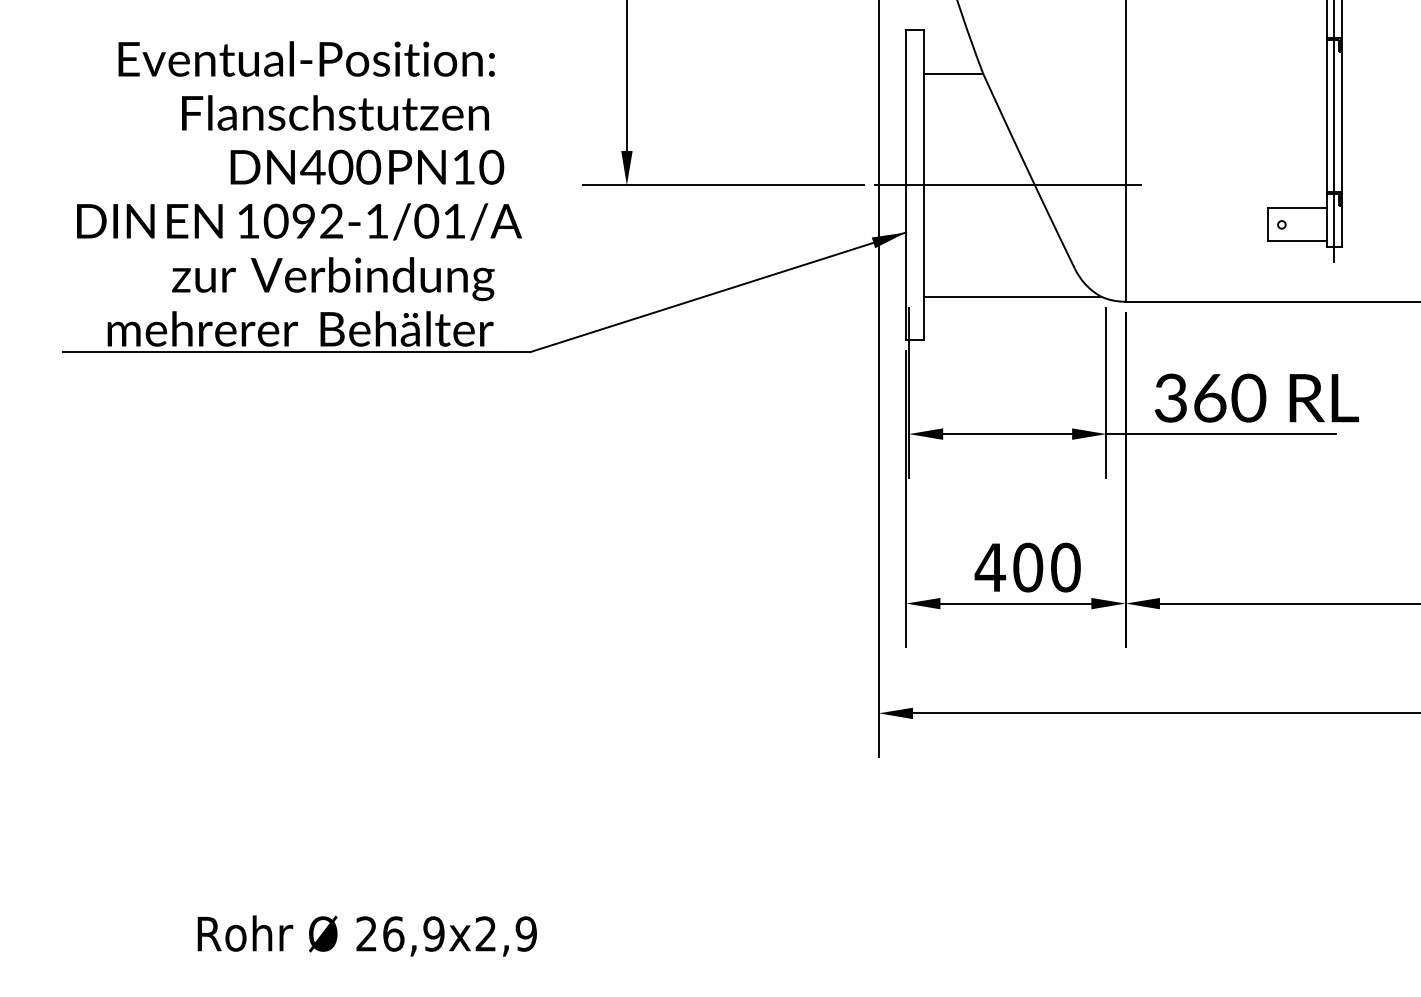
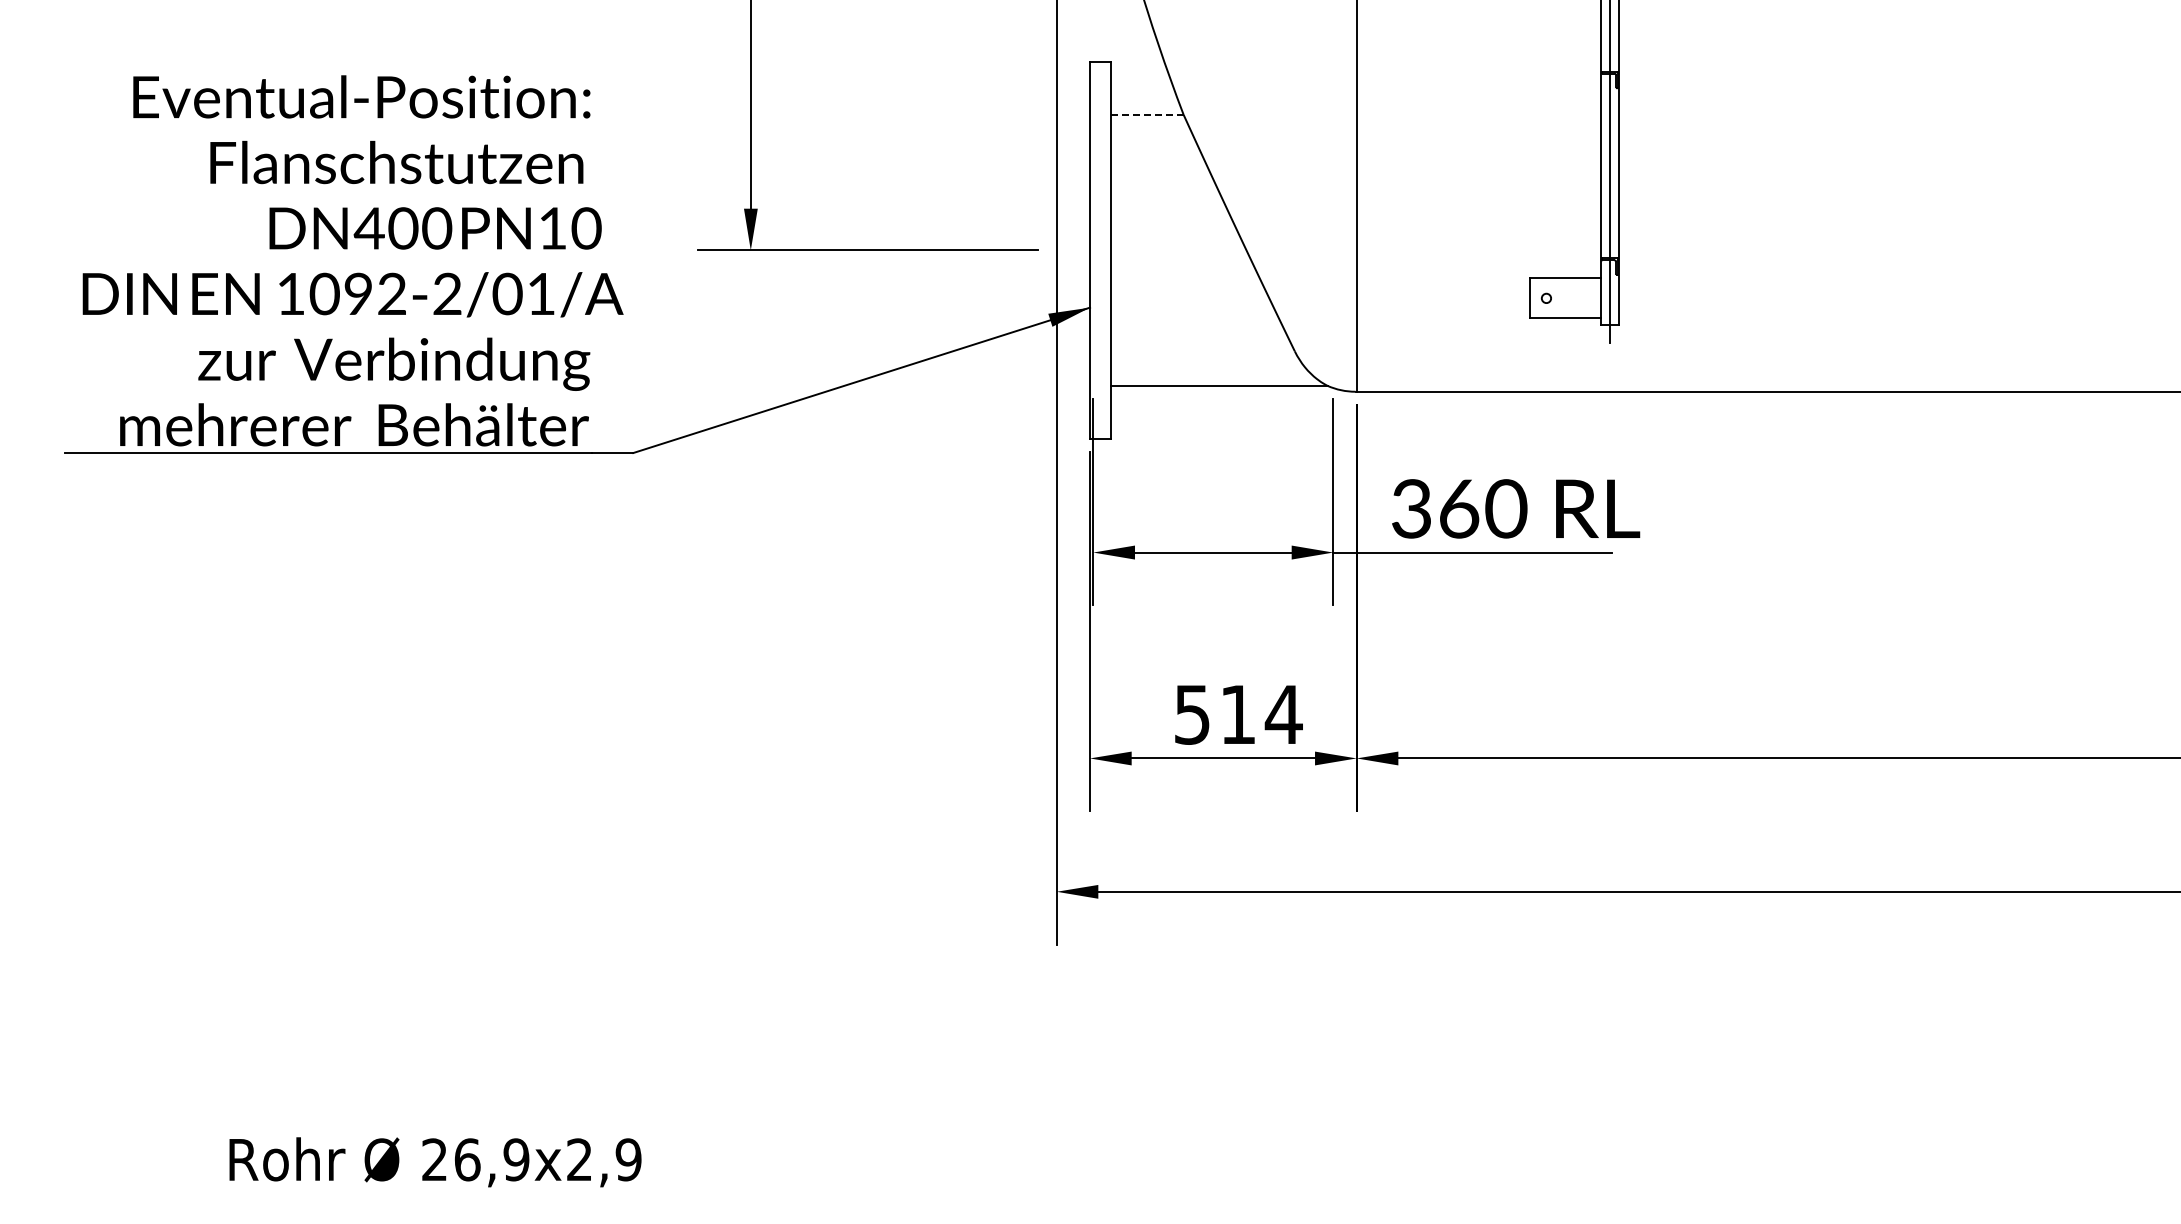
line: (953, 73) -> (1147, 114), solid -> dashed
line: (1007, 185) -> (1213, 250), removed
text: (377, 220) -> (447, 293), 1092-1/01/A -> 1092-2/01/A
text: (1027, 567) -> (1237, 714), 400 -> 514

